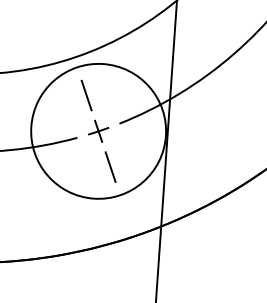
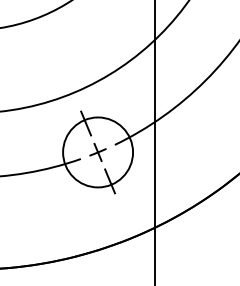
circle: (99, 131) -> (98, 152), size x0.62

